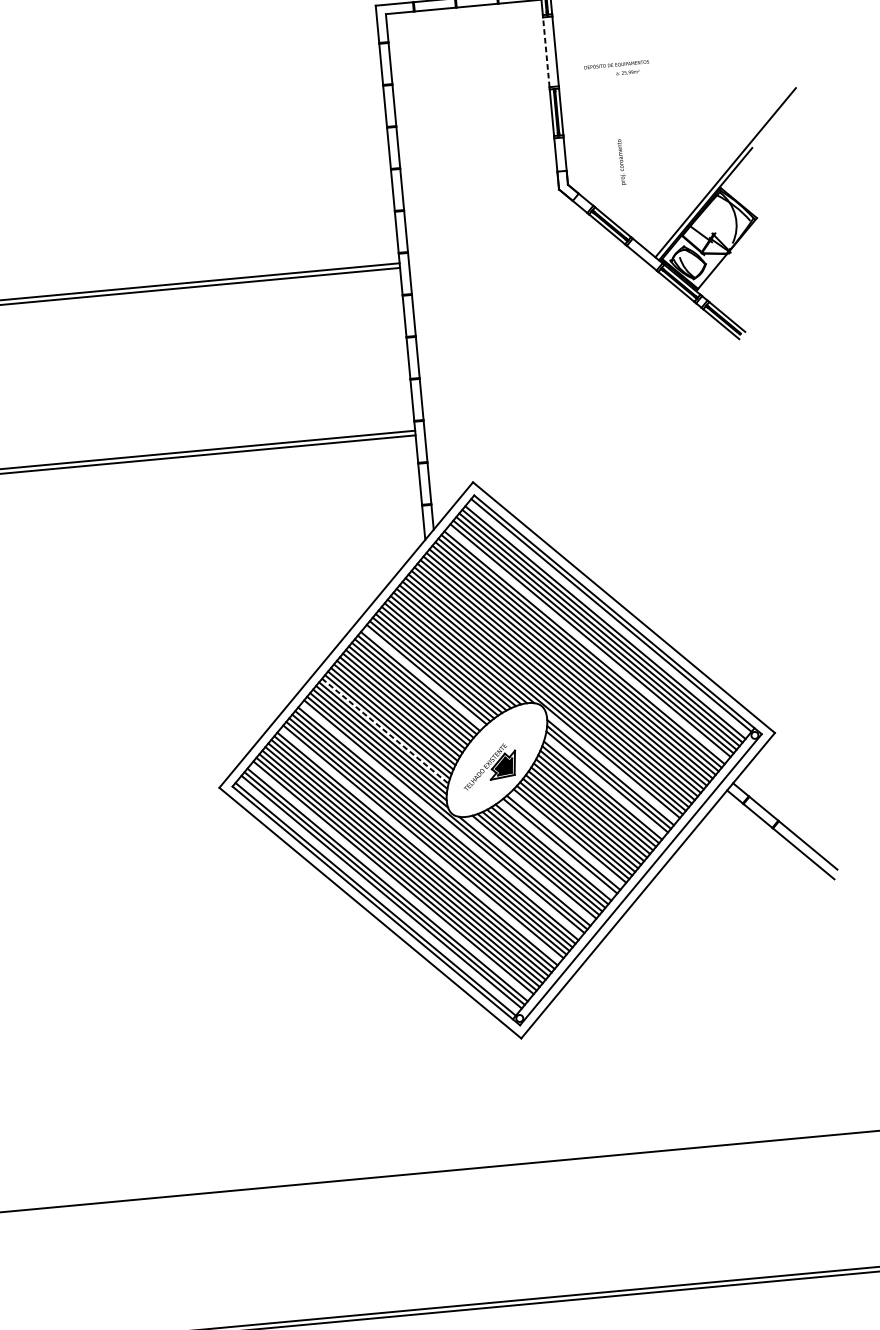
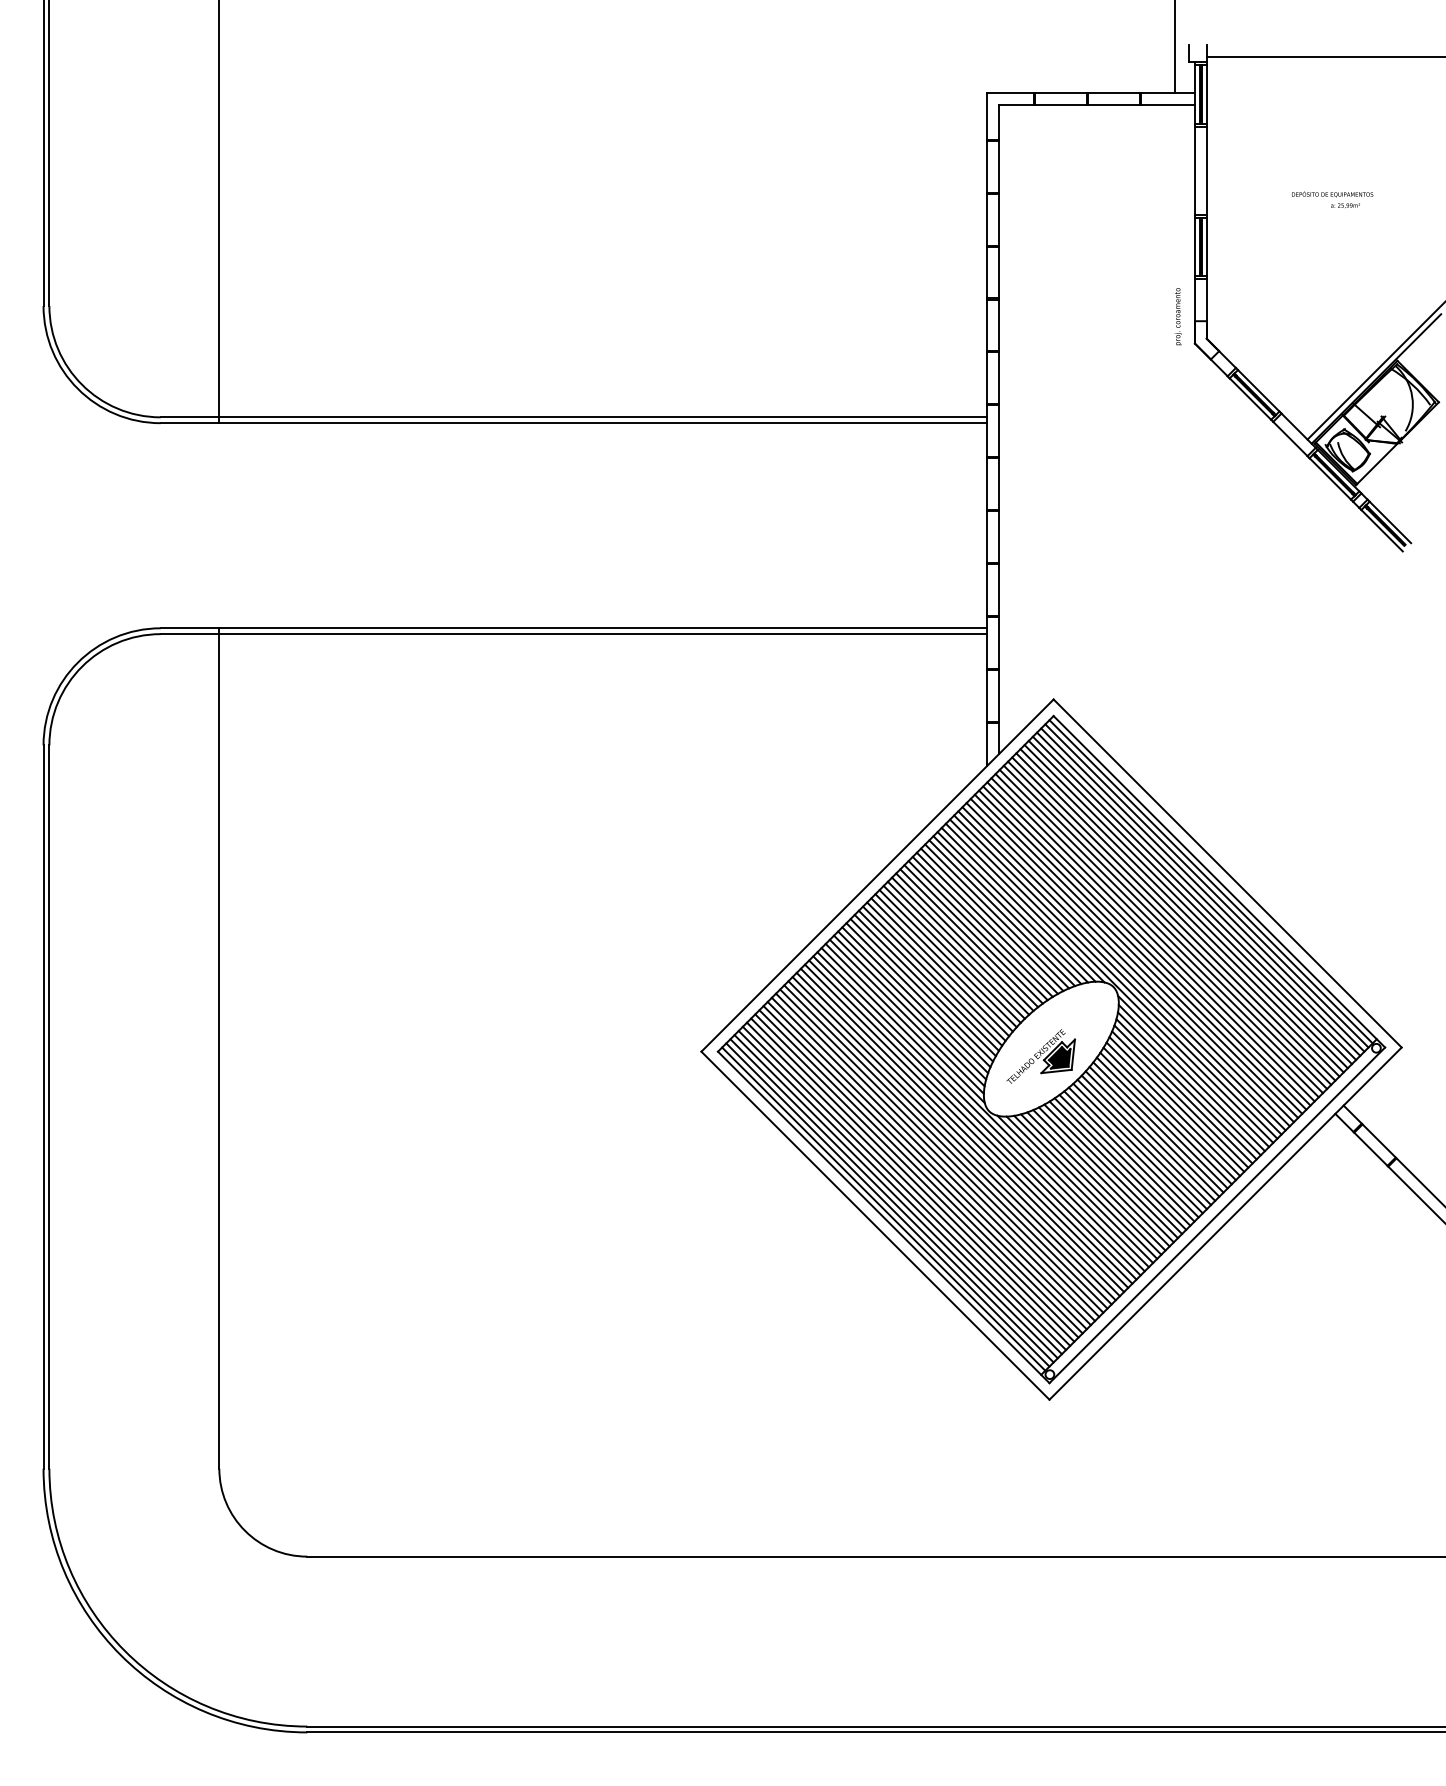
line: (546, 52) -> (1195, 170), dashed -> solid
text: (617, 68) -> (1332, 199), moved
text: (620, 162) -> (1177, 316), moved
line: (608, 618) -> (1206, 885), added
line: (587, 643) -> (1177, 914), added
line: (423, 678) -> (969, 938), added
line: (385, 731) -> (915, 1000), dashed -> solid
line: (611, 766) -> (1193, 1070), added
line: (605, 786) -> (1183, 1094), added
line: (441, 819) -> (974, 1117), added
line: (566, 839) -> (1129, 1156), added
line: (420, 845) -> (945, 1146), added
line: (556, 849) -> (1115, 1167), added
line: (529, 869) -> (1079, 1189), added
line: (390, 881) -> (904, 1188), added
line: (378, 895) -> (887, 1204), added

